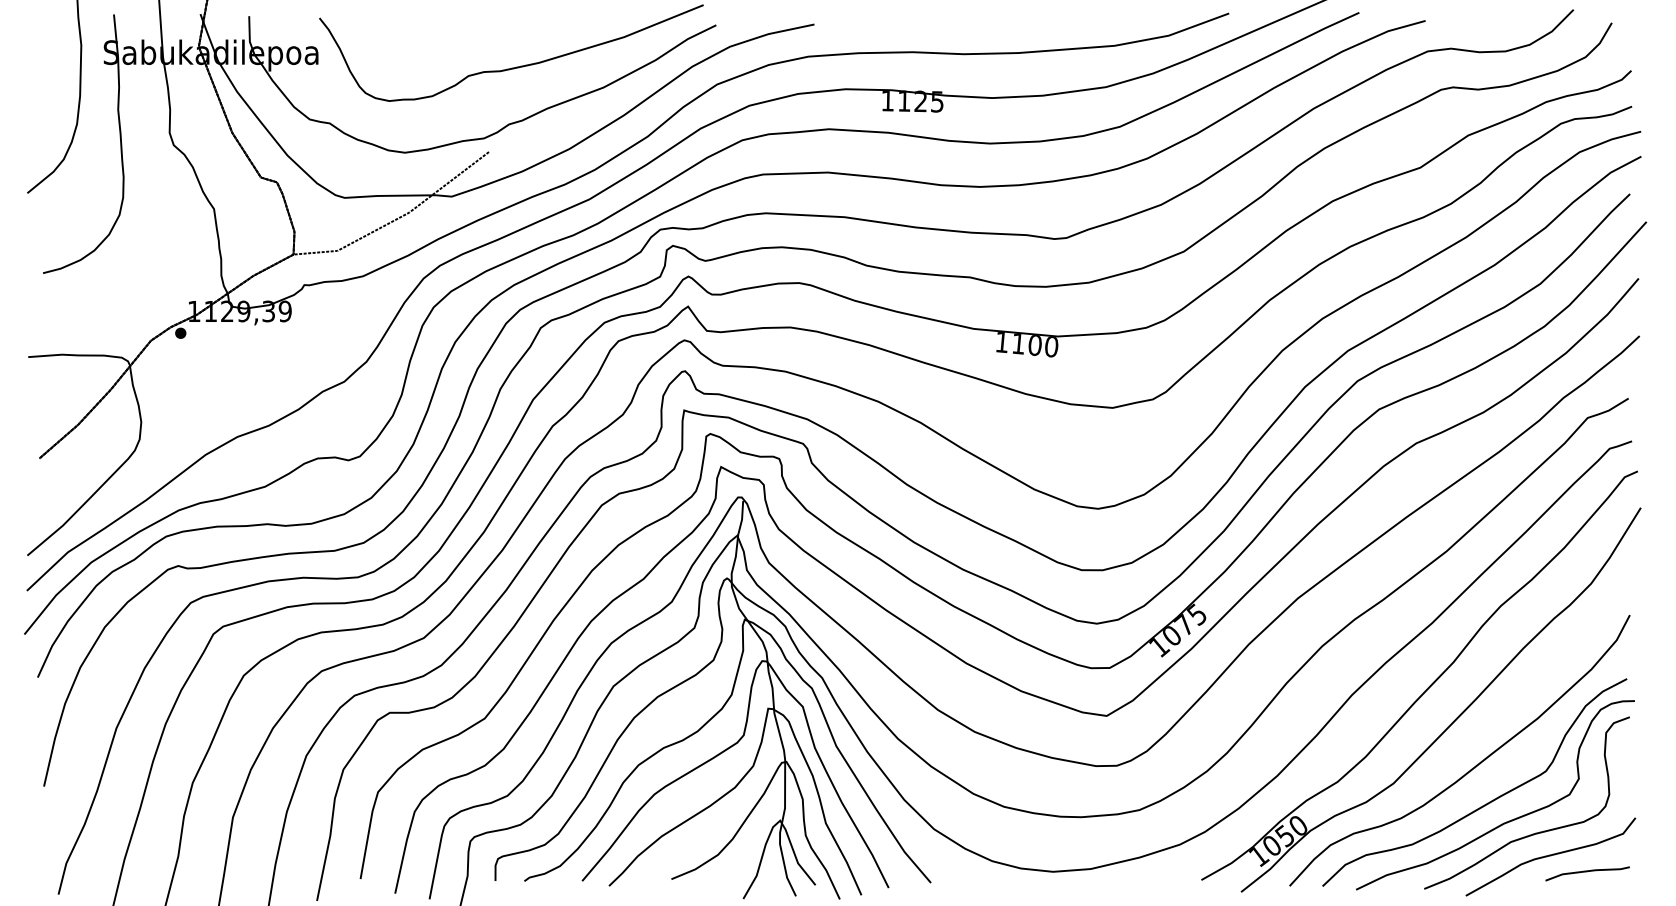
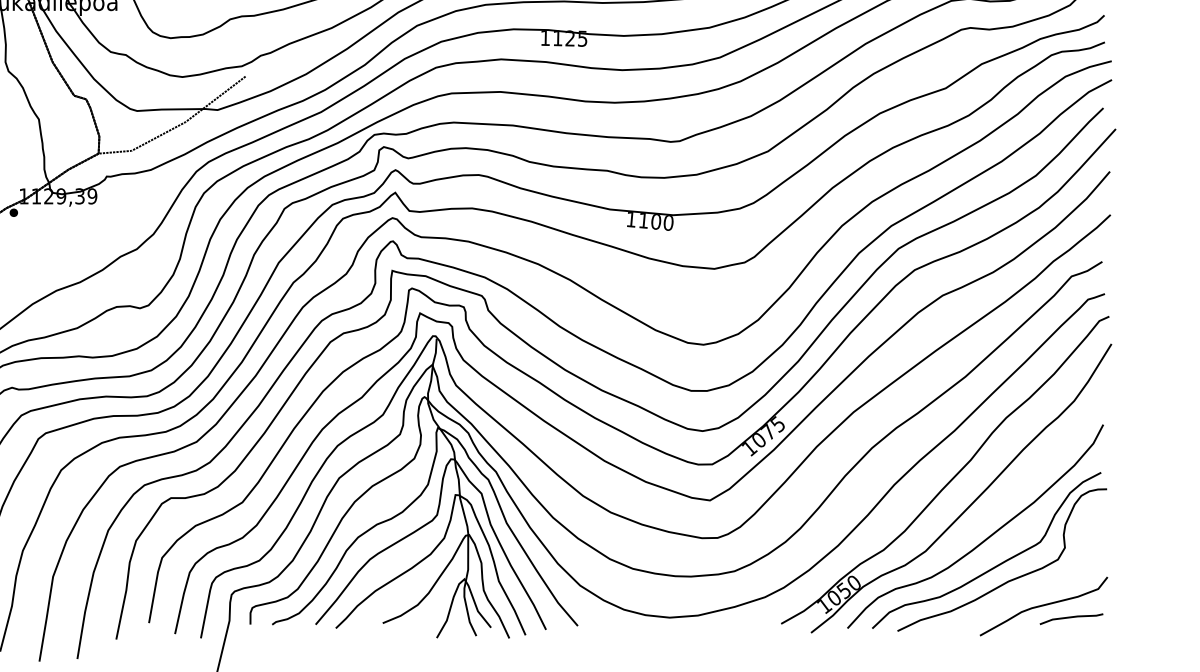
part: (1535, 832) -> (1032, 588), removed

